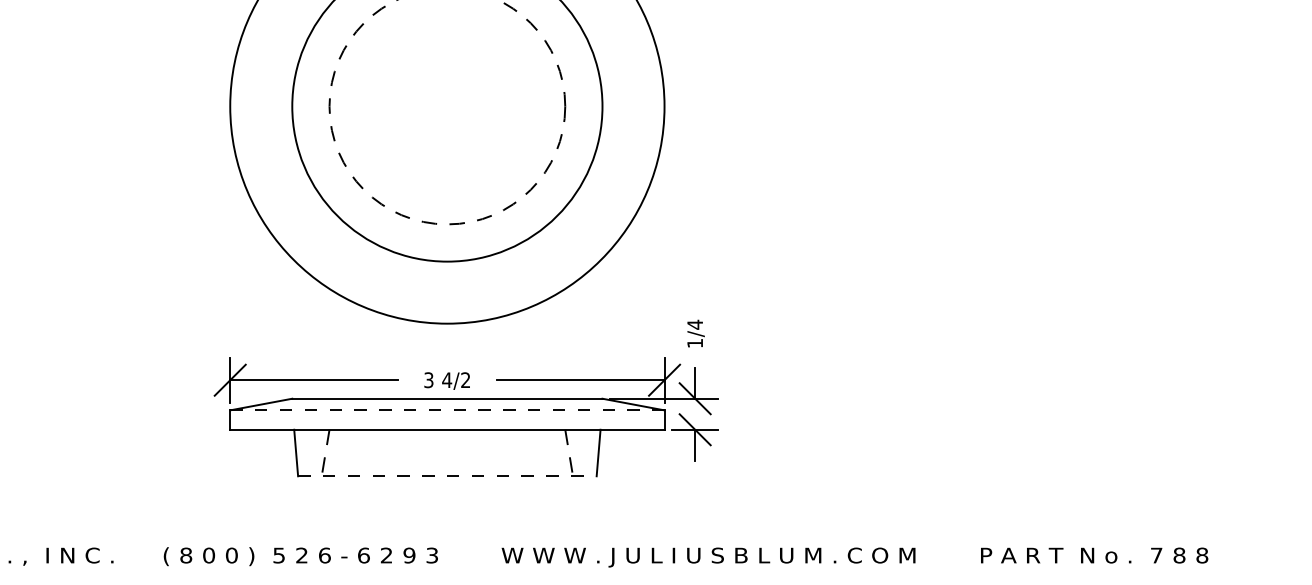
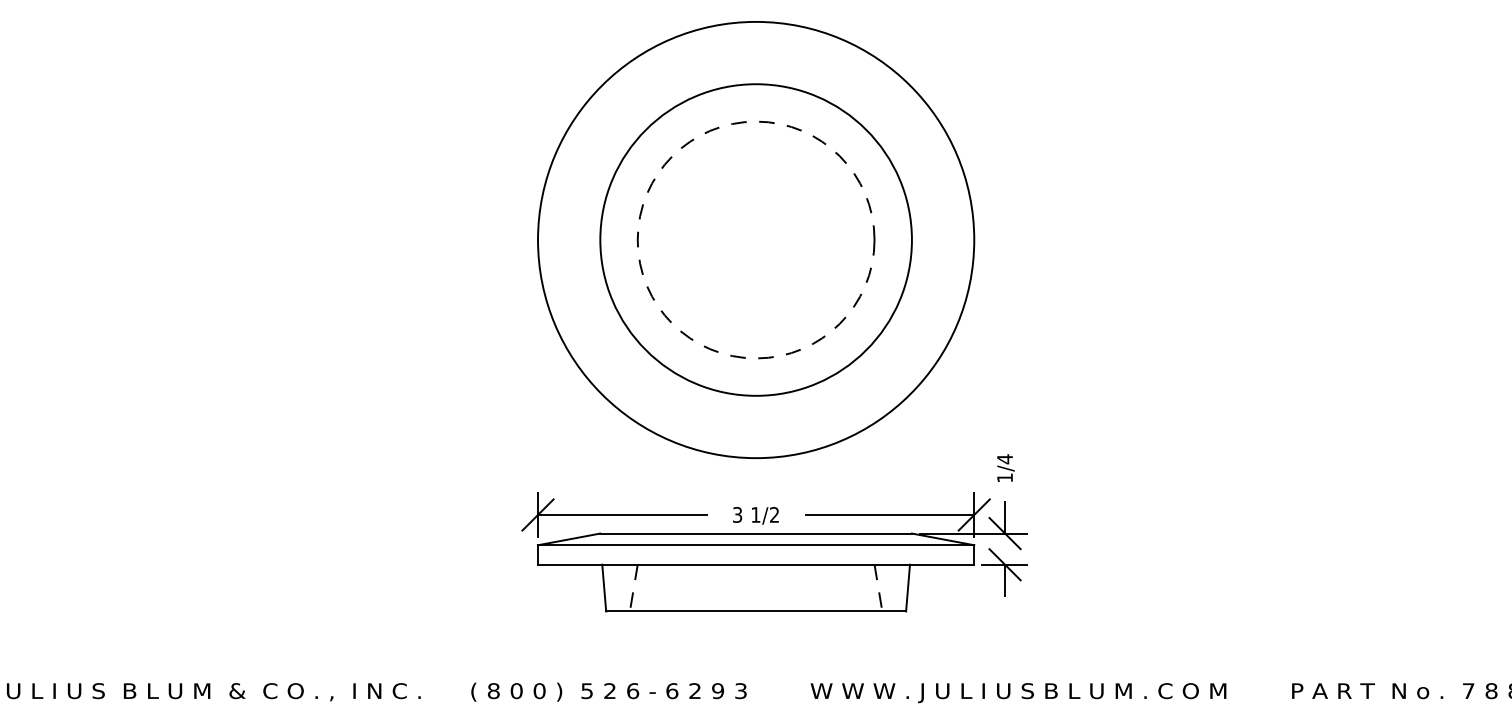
text: (446, 379) -> (755, 514), 4/2 -> 1/2
line: (447, 410) -> (756, 545), dashed -> solid
line: (447, 476) -> (756, 611), dashed -> solid

